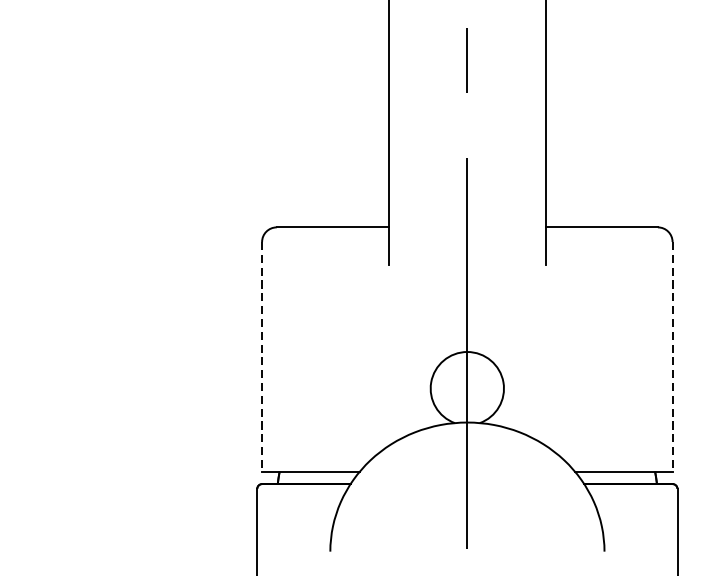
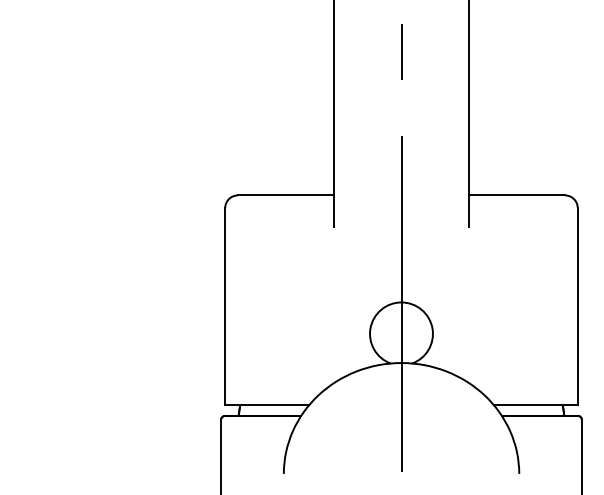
line: (262, 356) -> (225, 306), dashed -> solid
line: (672, 356) -> (577, 306), dashed -> solid

